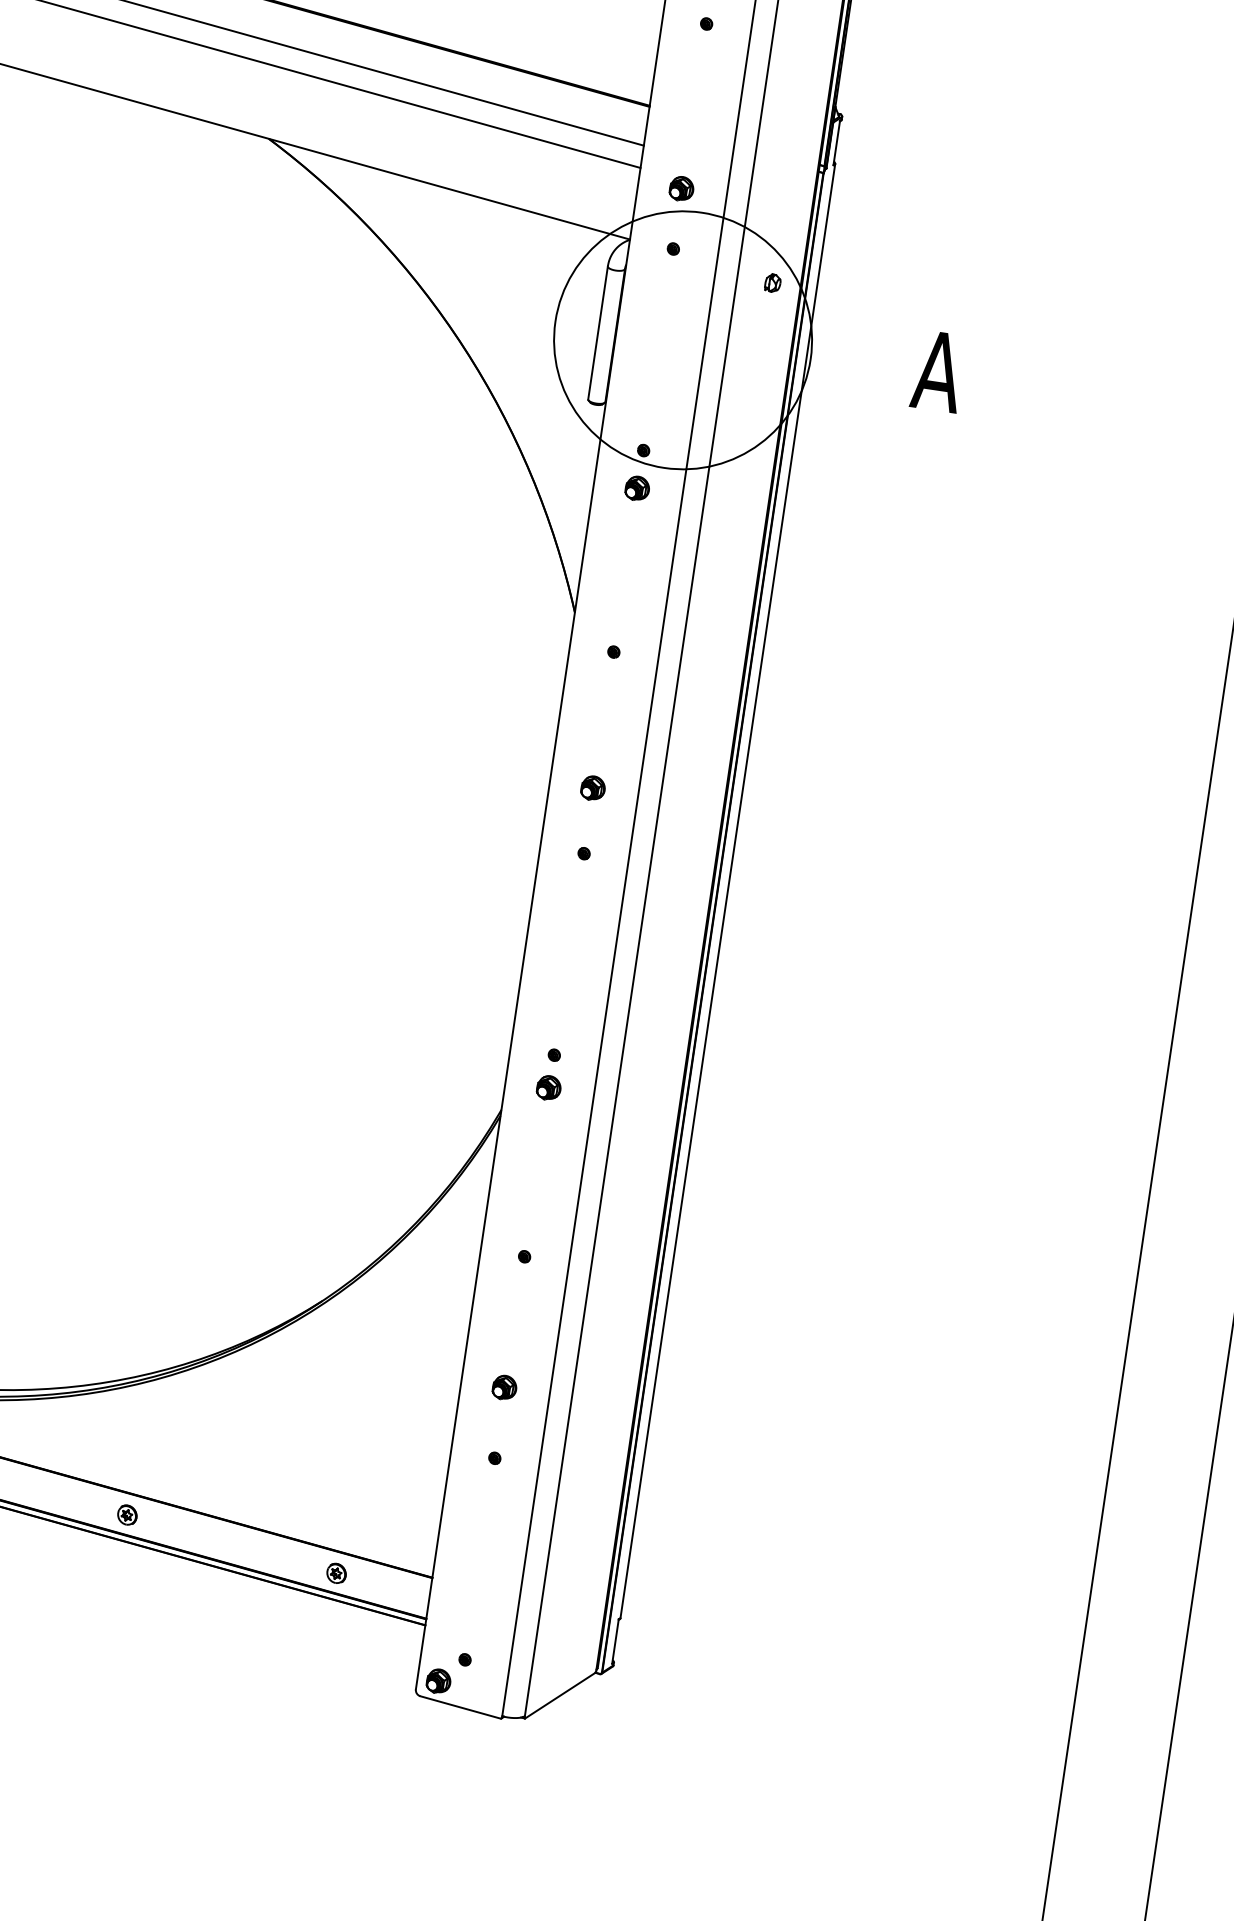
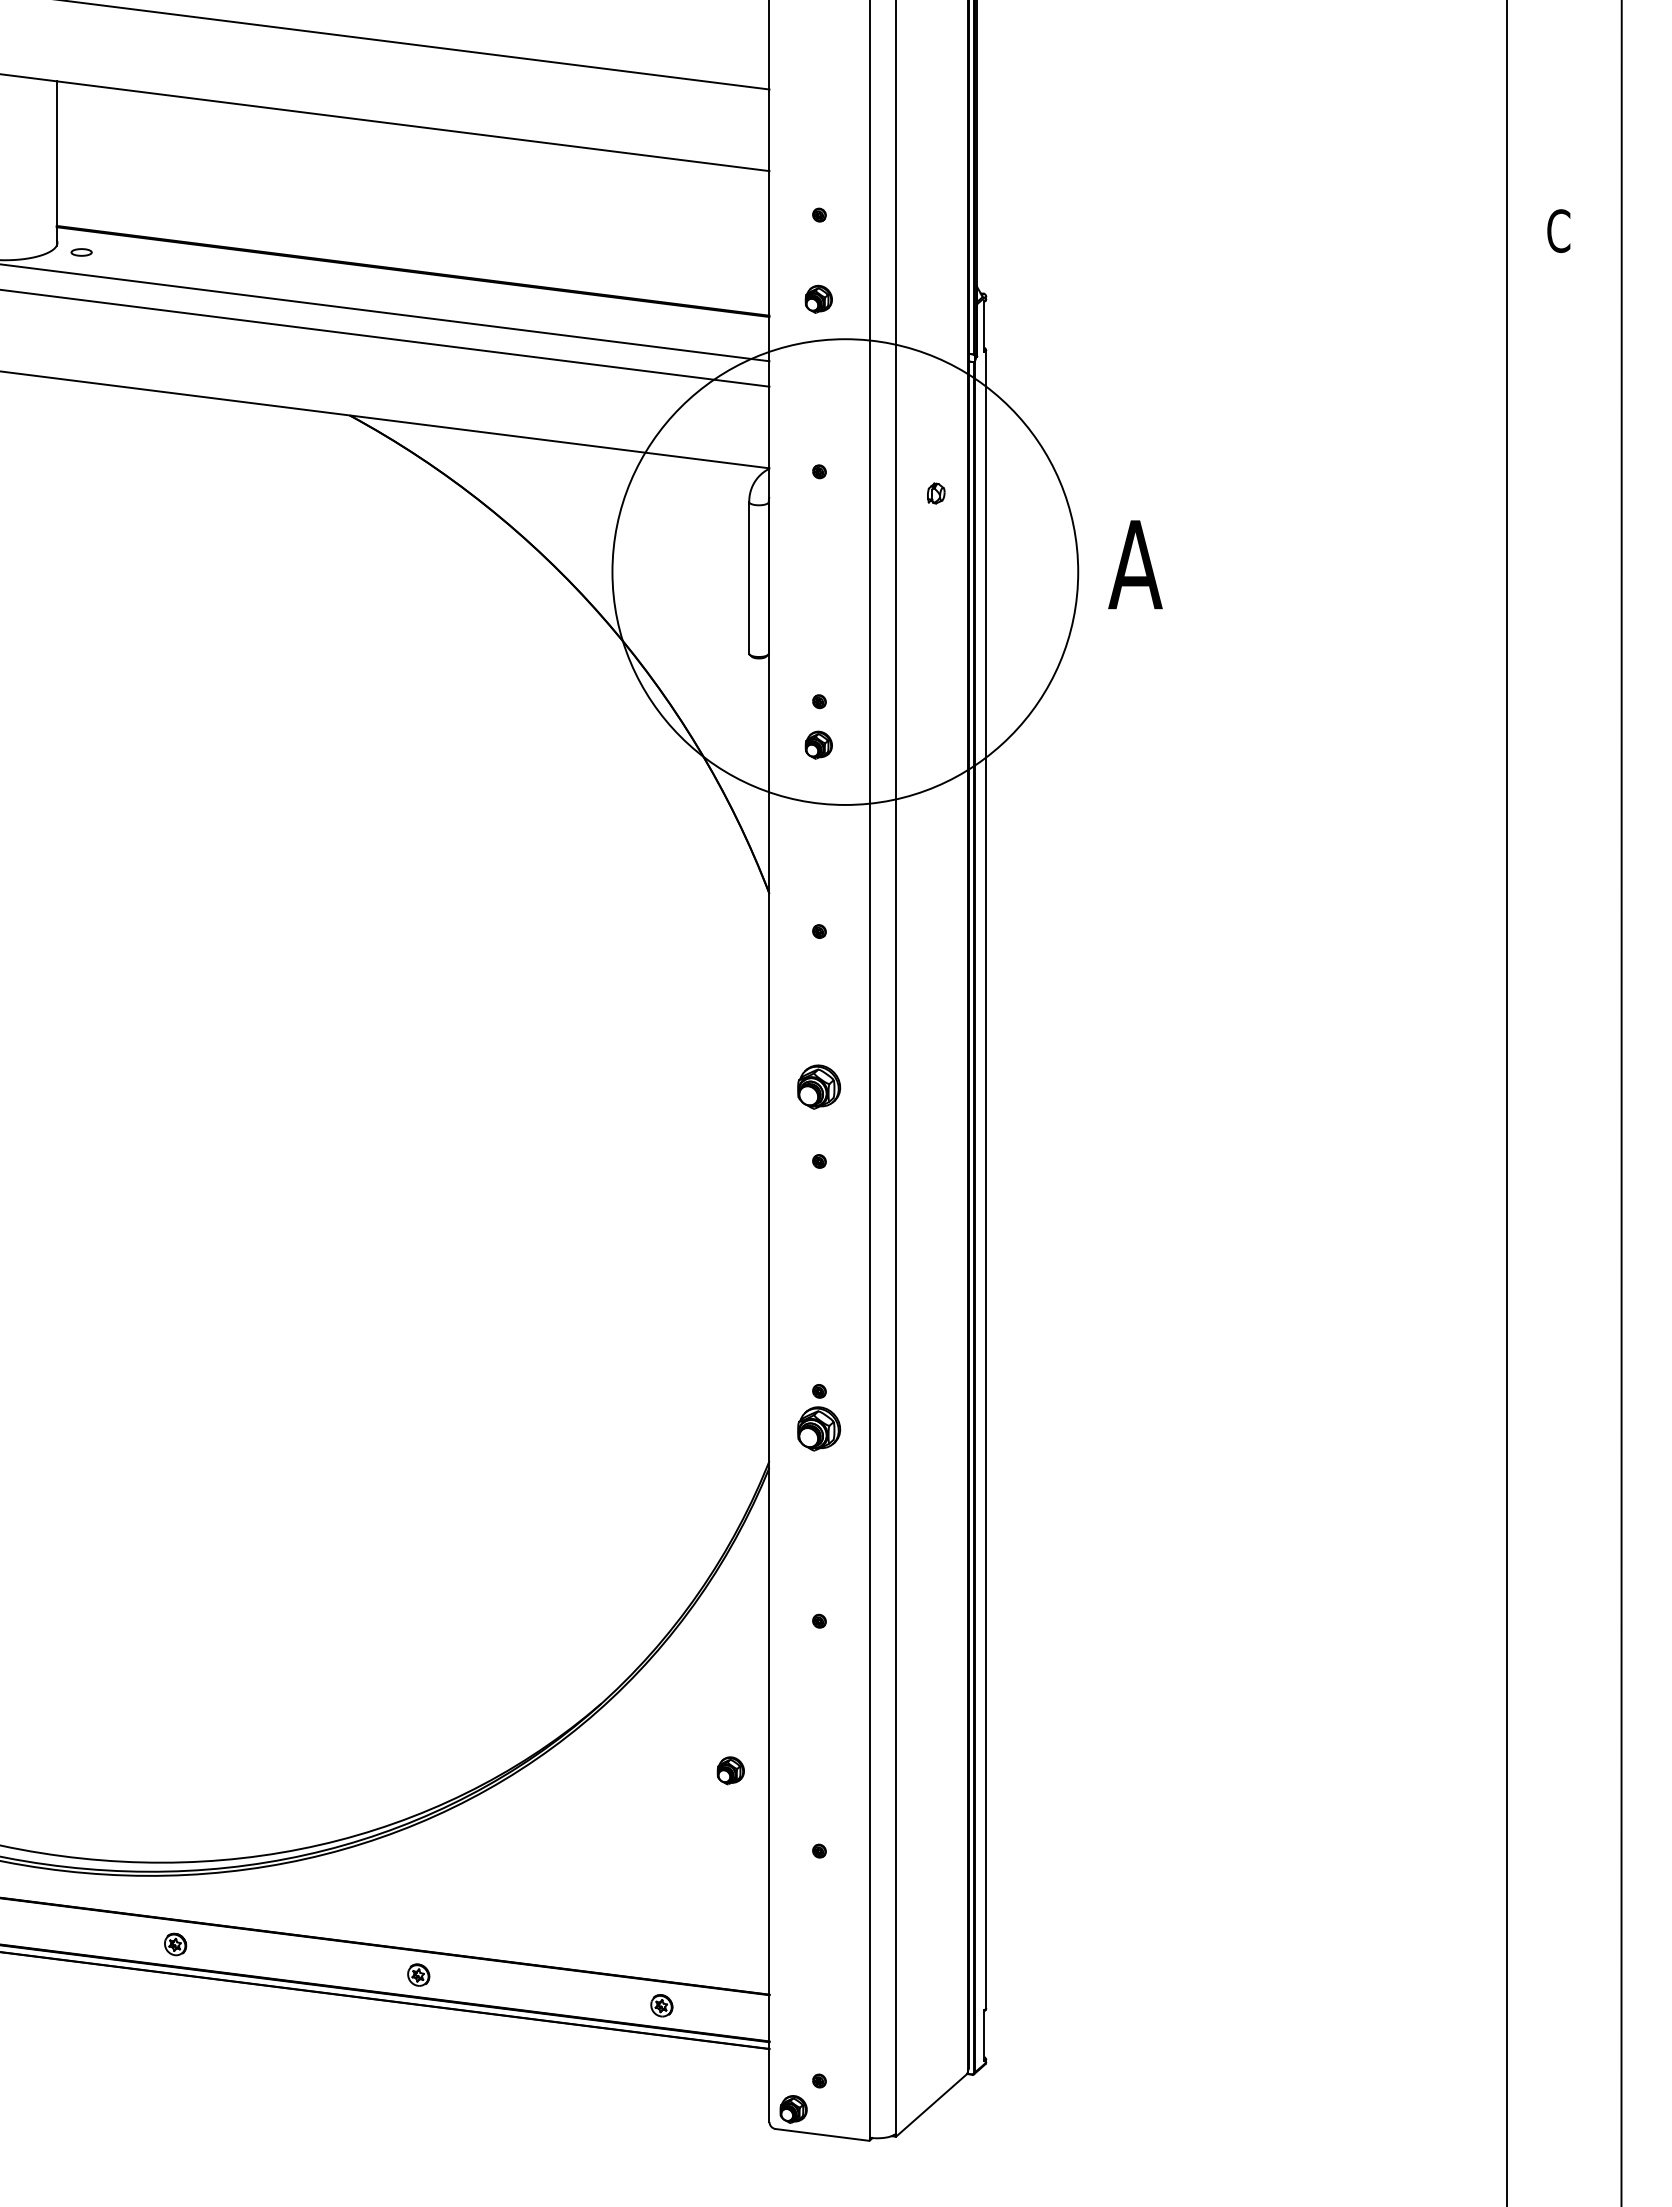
part: (681, 188) -> (818, 298), moved
circle: (682, 339) -> (844, 571), size x1.6
part: (592, 787) -> (818, 1086), size x1.6
part: (548, 1087) -> (818, 1428), size x1.6
part: (504, 1387) -> (730, 1770), moved

